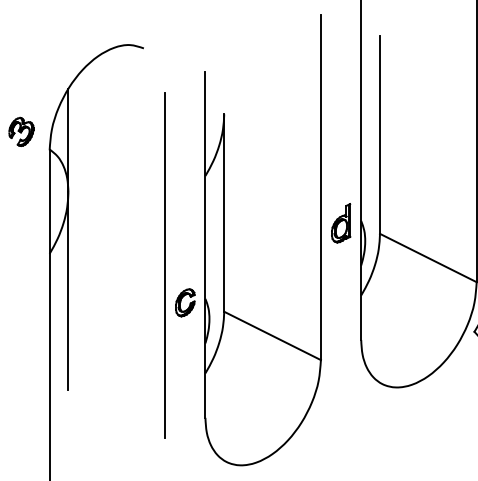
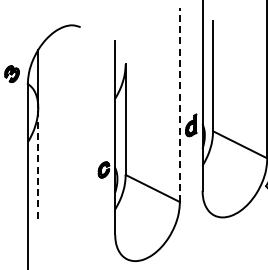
line: (320, 187) -> (179, 105), solid -> dashed
line: (165, 264) -> (92, 148), removed
line: (68, 289) -> (38, 162), solid -> dashed

